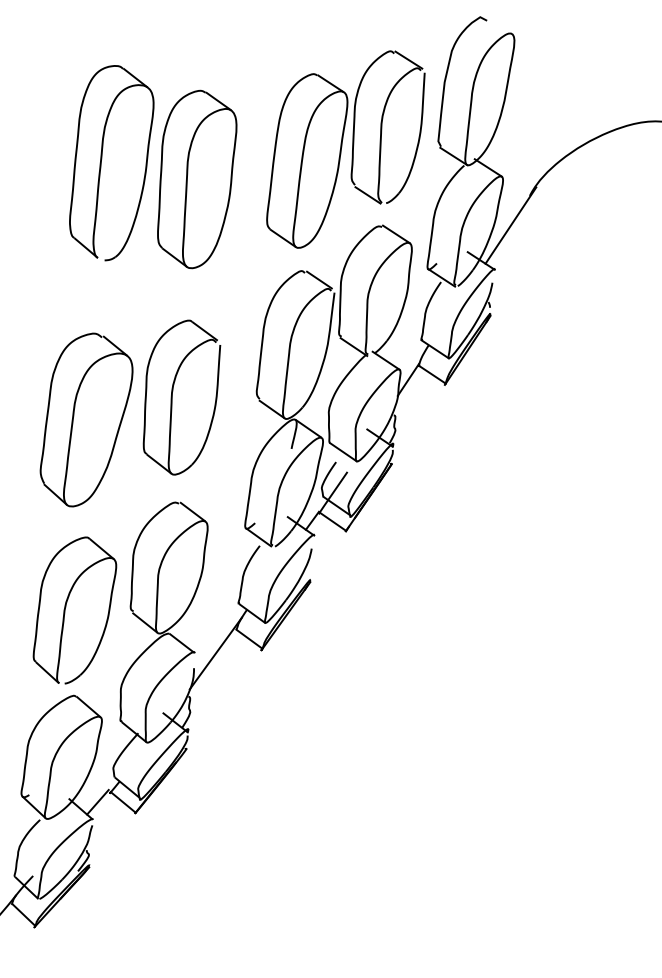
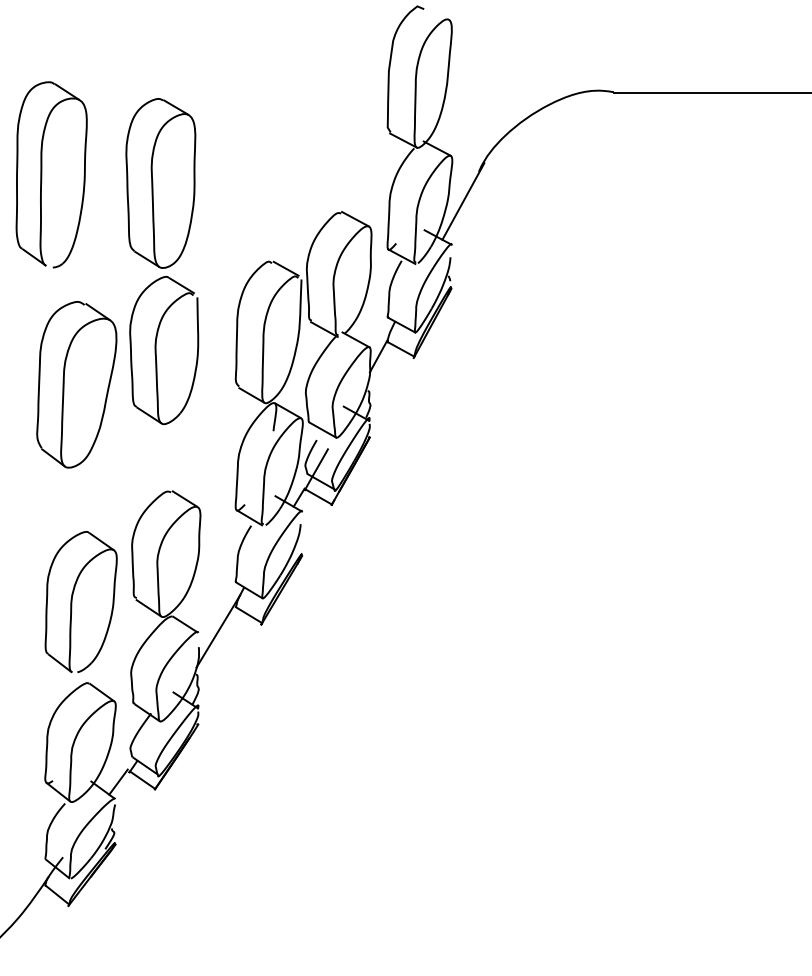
part: (345, 149) -> (300, 142), removed
part: (102, 162) -> (42, 174), moved
part: (172, 396) -> (156, 350), moved
part: (86, 420) -> (76, 384), moved

